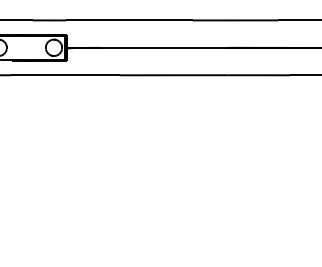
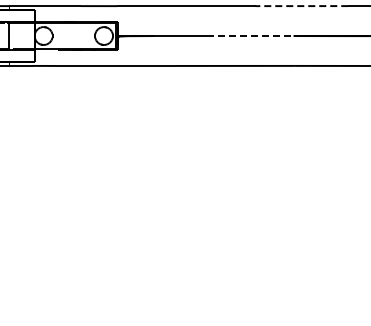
line: (235, 20) -> (301, 6), solid -> dashed
line: (188, 48) -> (250, 36), solid -> dashed

